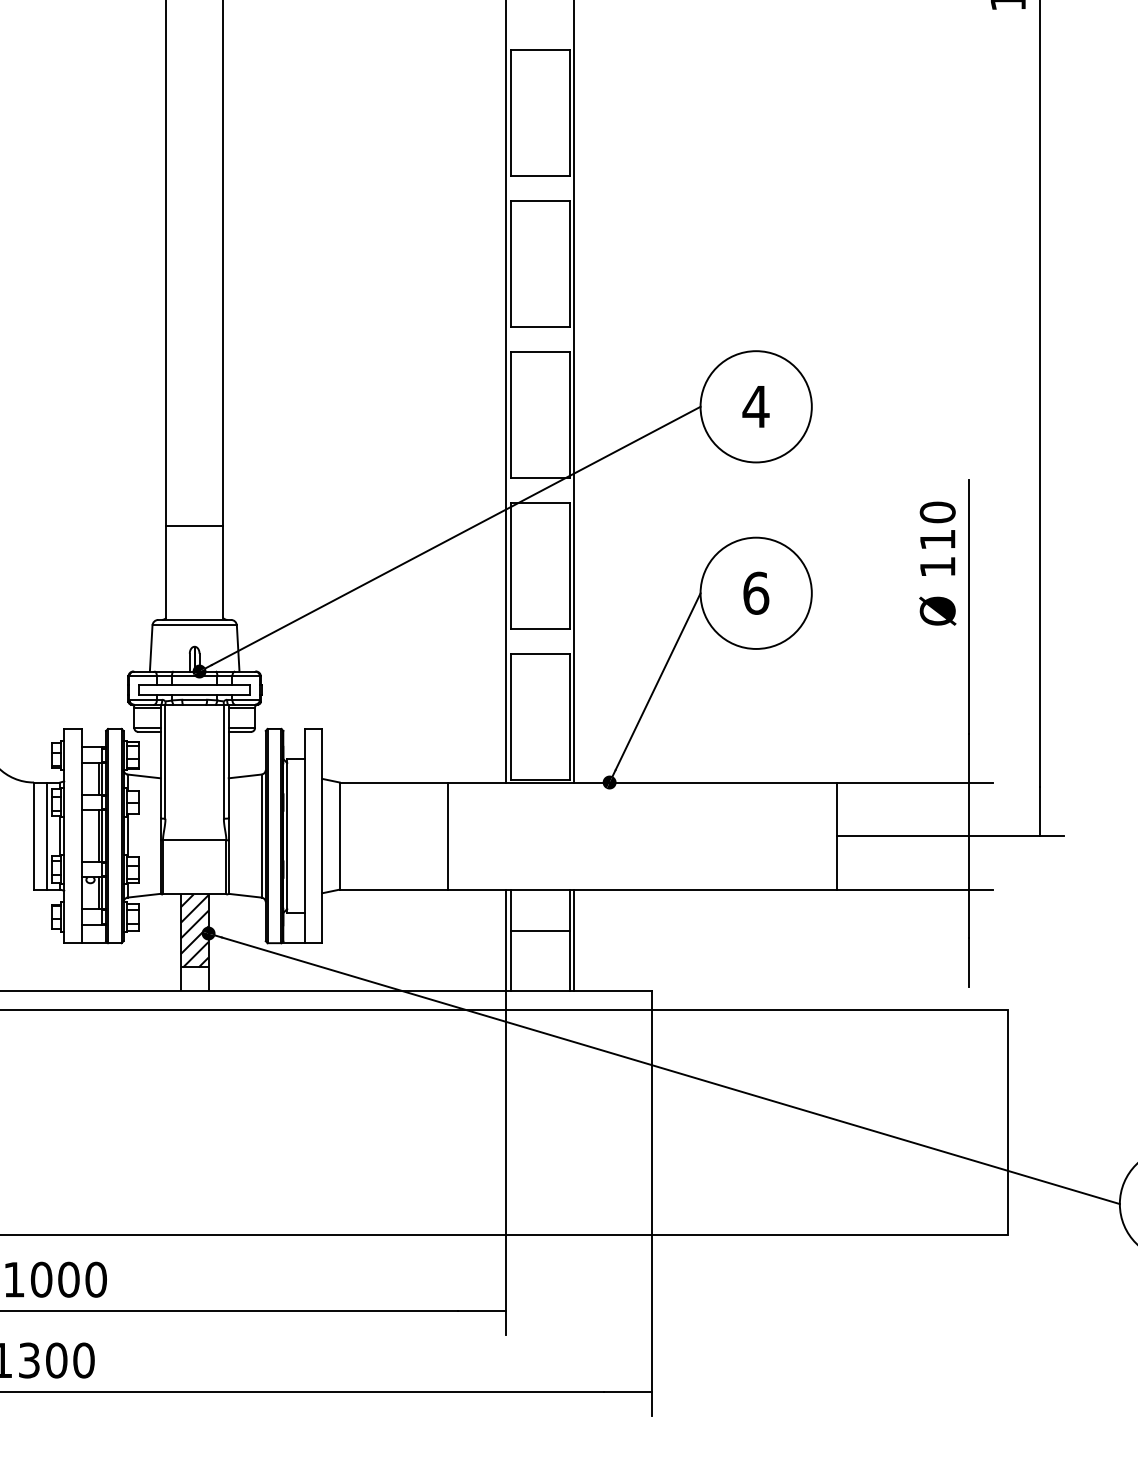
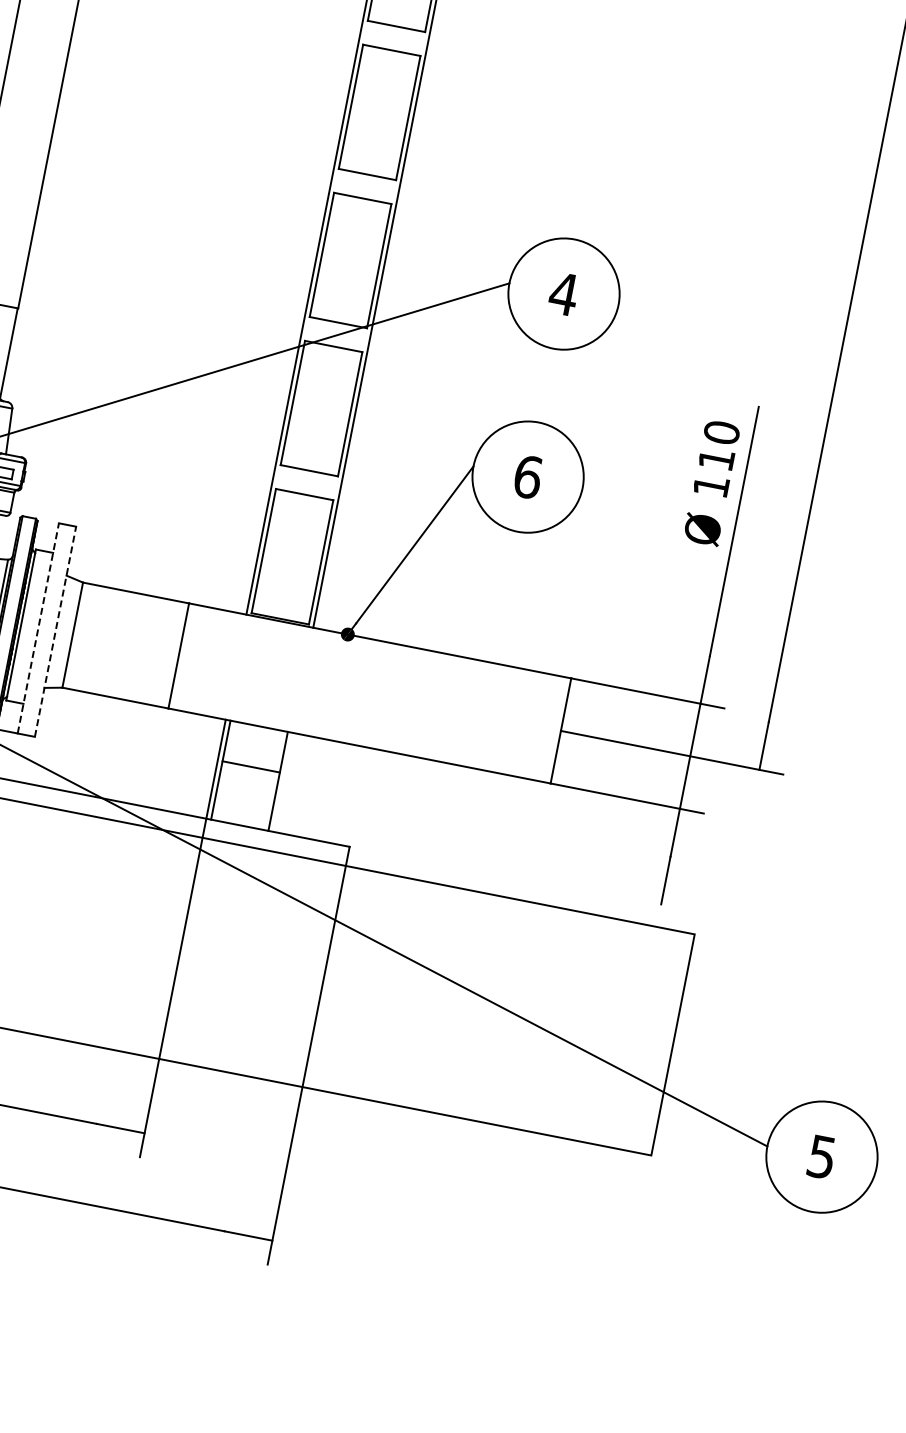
line: (304, 835) -> (38, 627), solid -> dashed
line: (322, 835) -> (55, 631), solid -> dashed
line: (574, 939) -> (283, 781), removed

